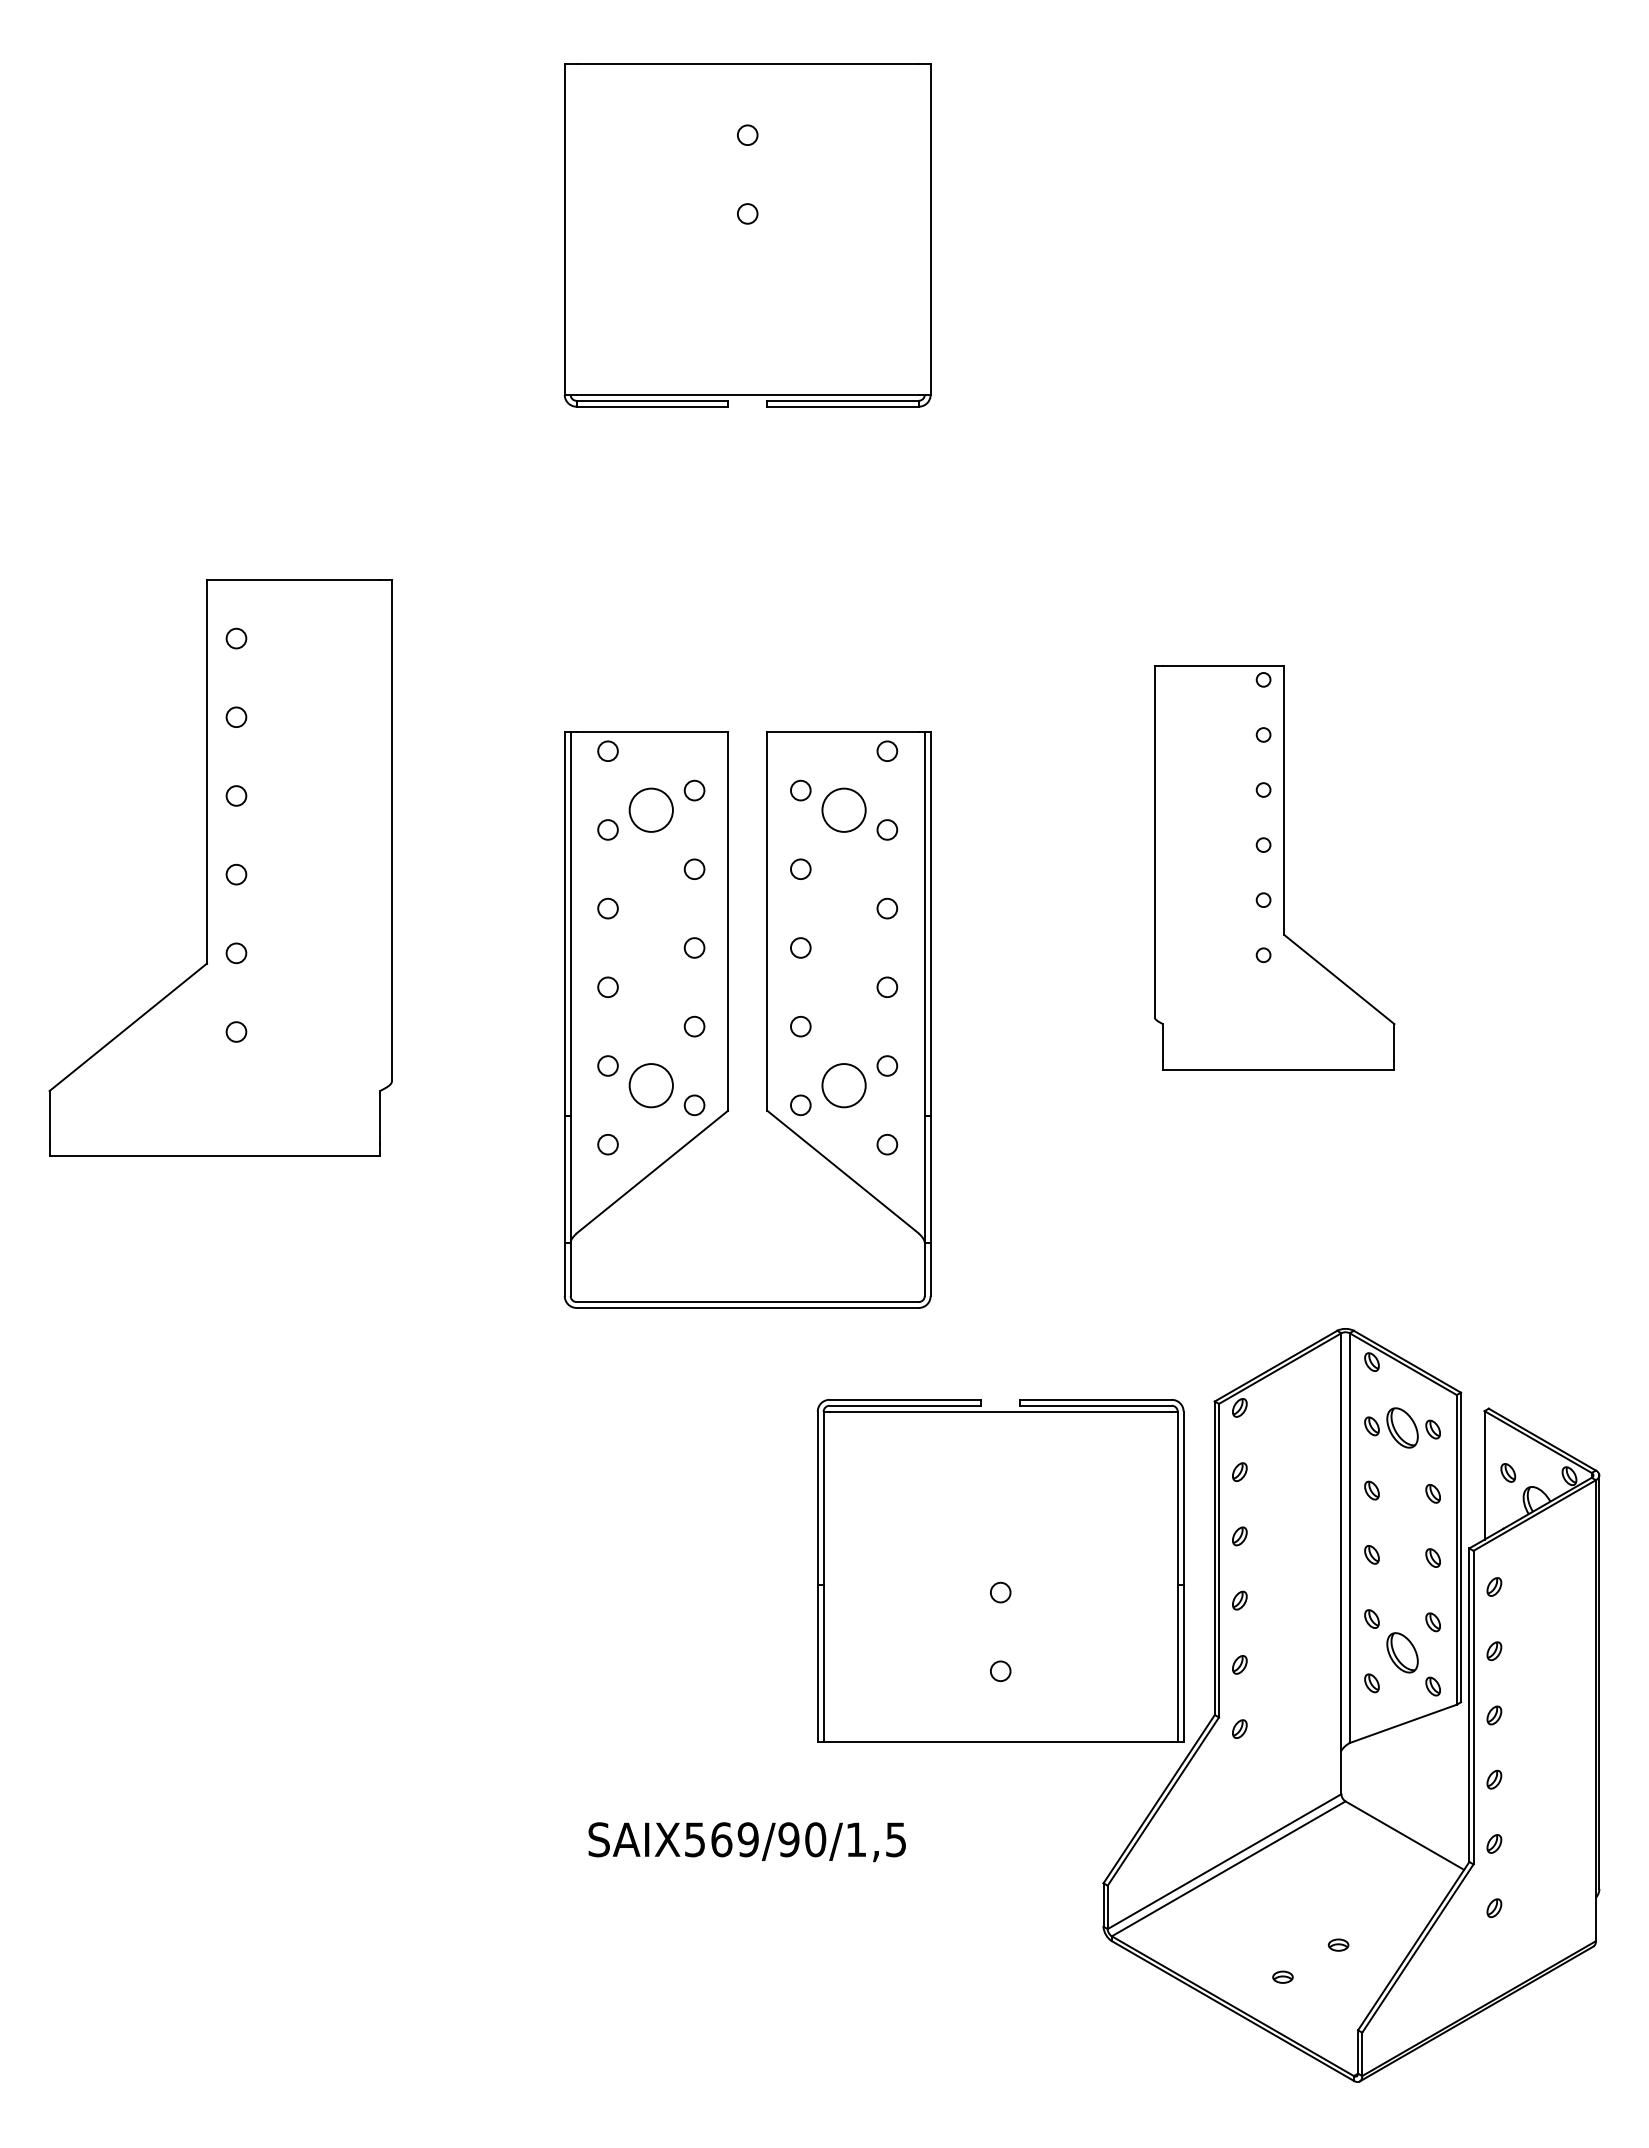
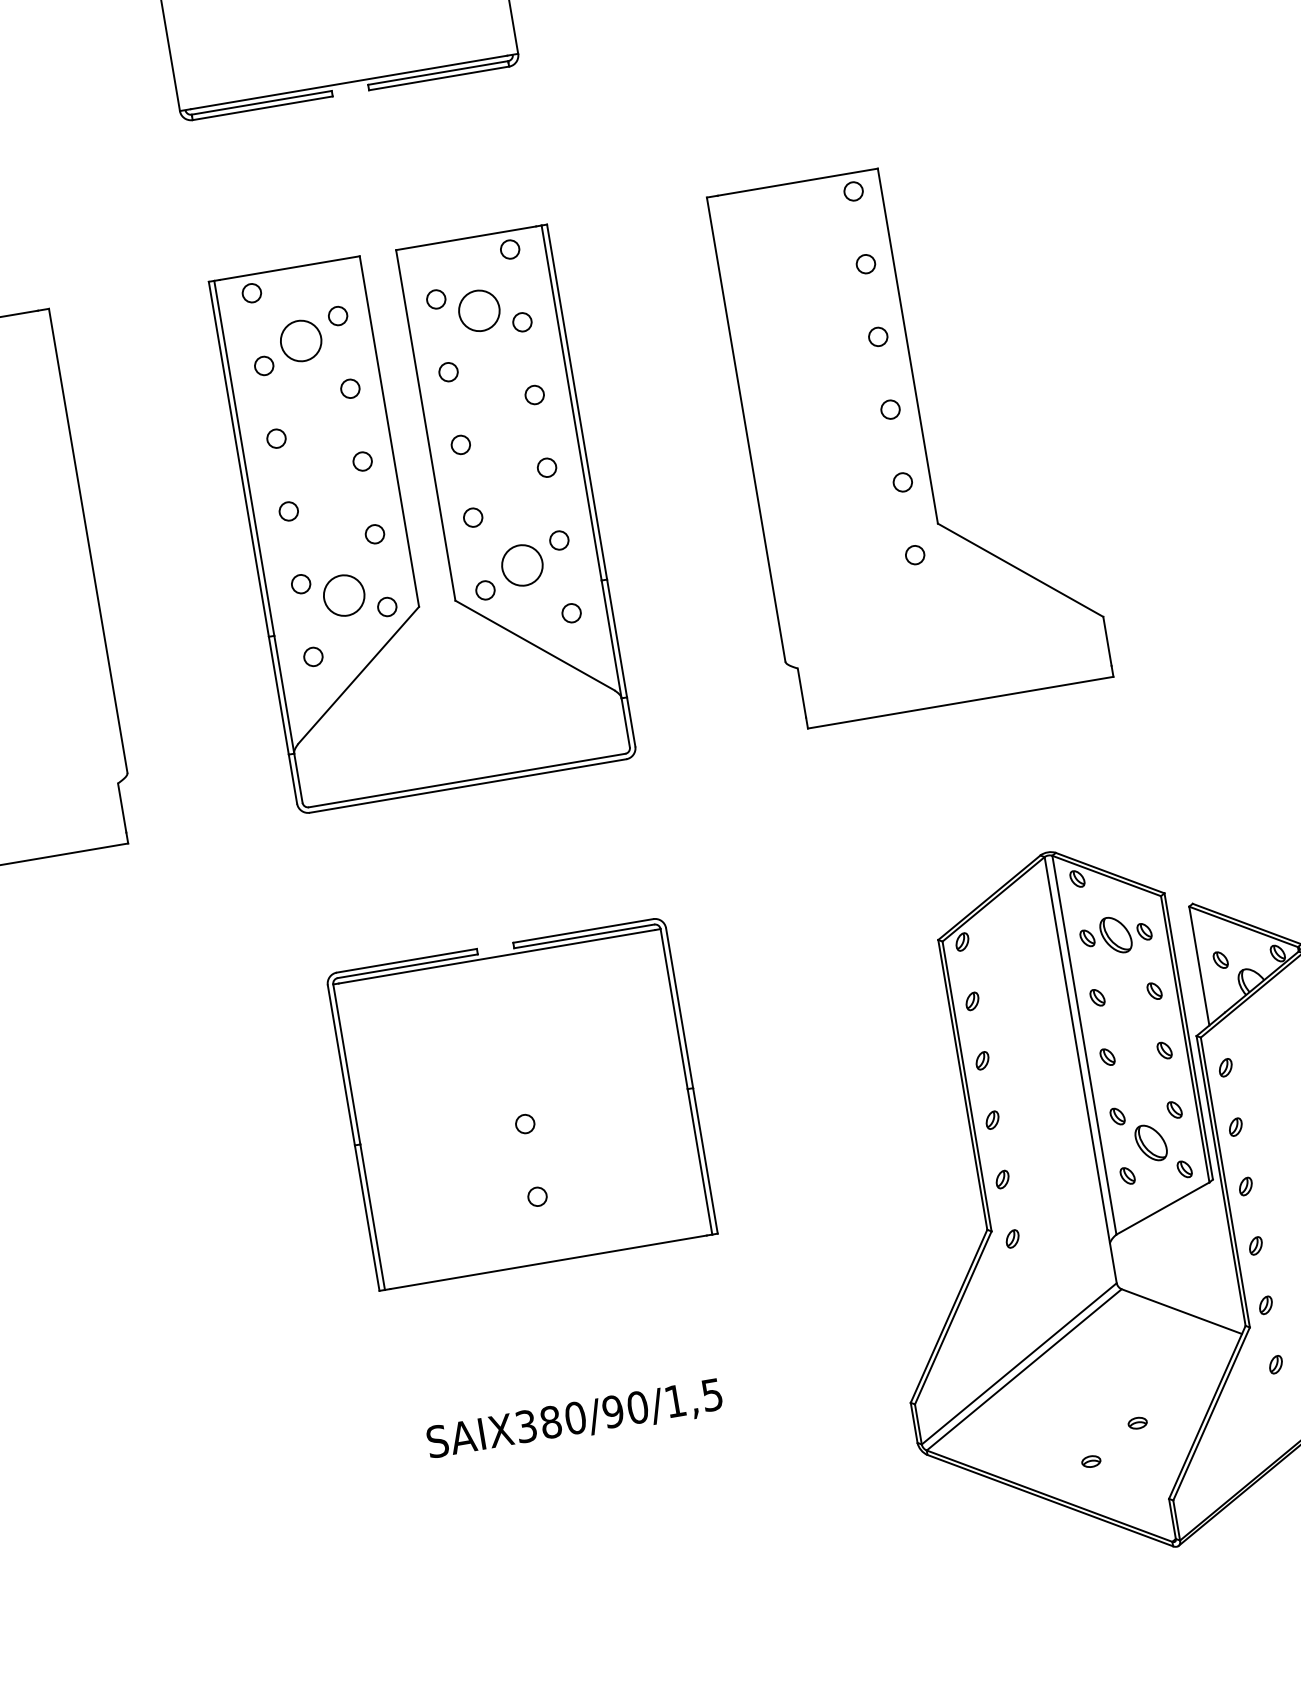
part: (1274, 867) -> (909, 436), size x1.43
part: (728, 1019) -> (405, 522), moved
part: (1000, 1570) -> (521, 1103), moved
text: (722, 1839) -> (551, 1421), SAIX569/90/1,5 -> SAIX380/90/1,5

